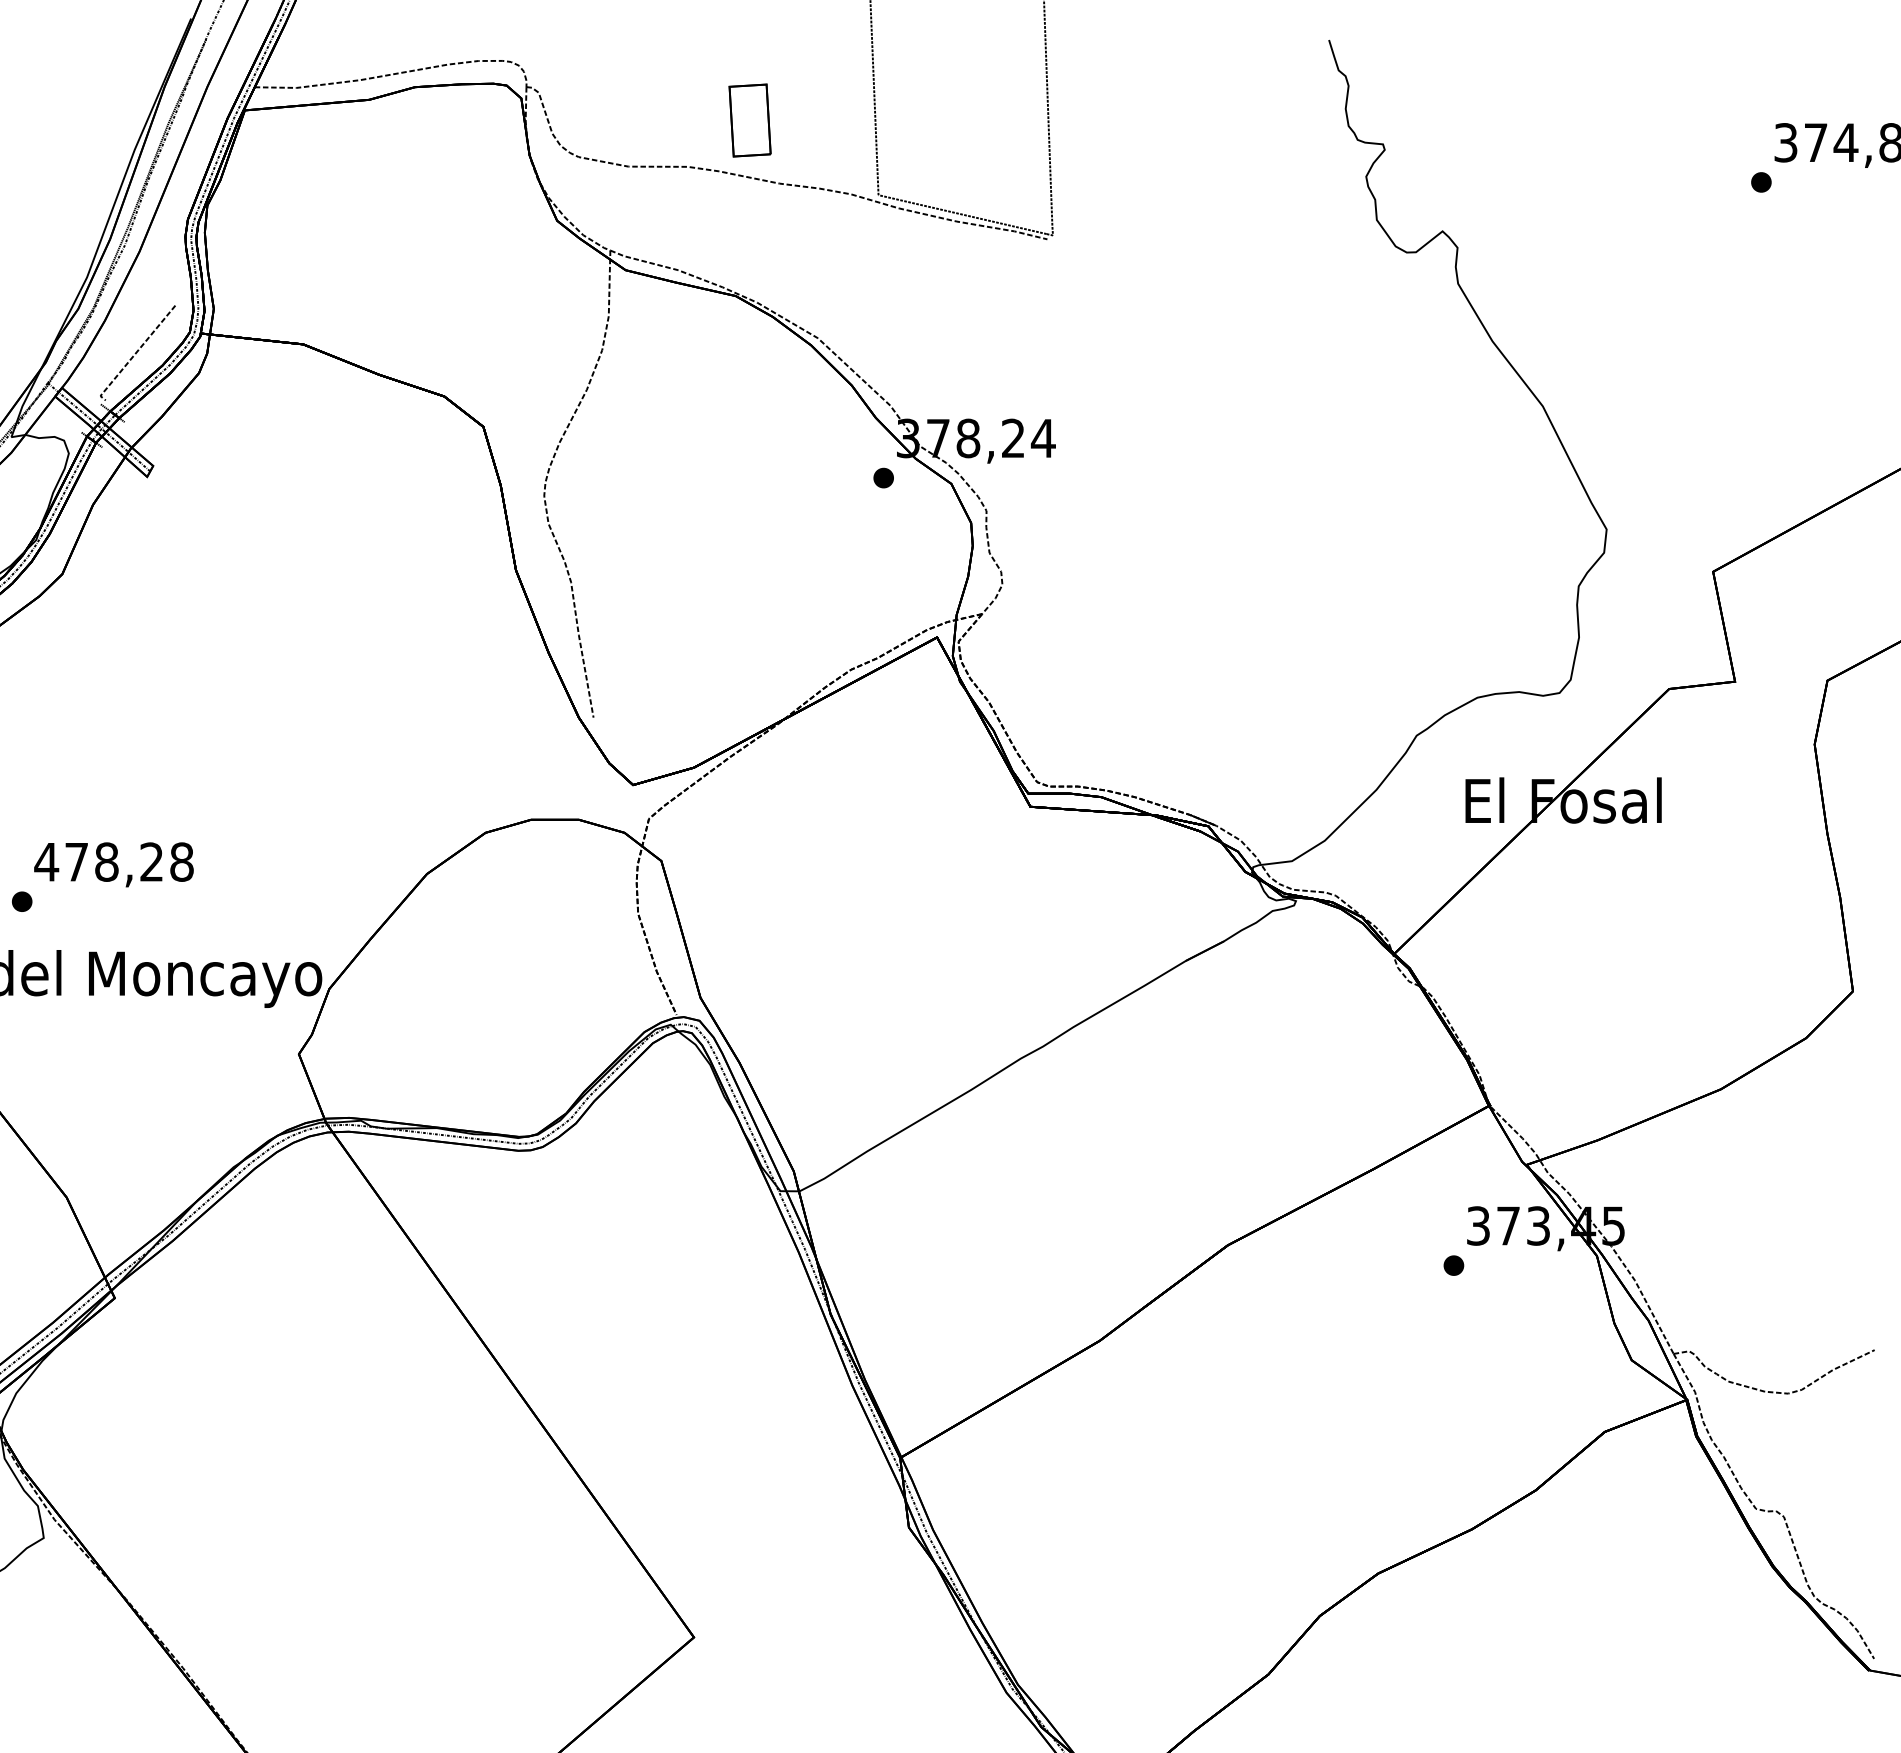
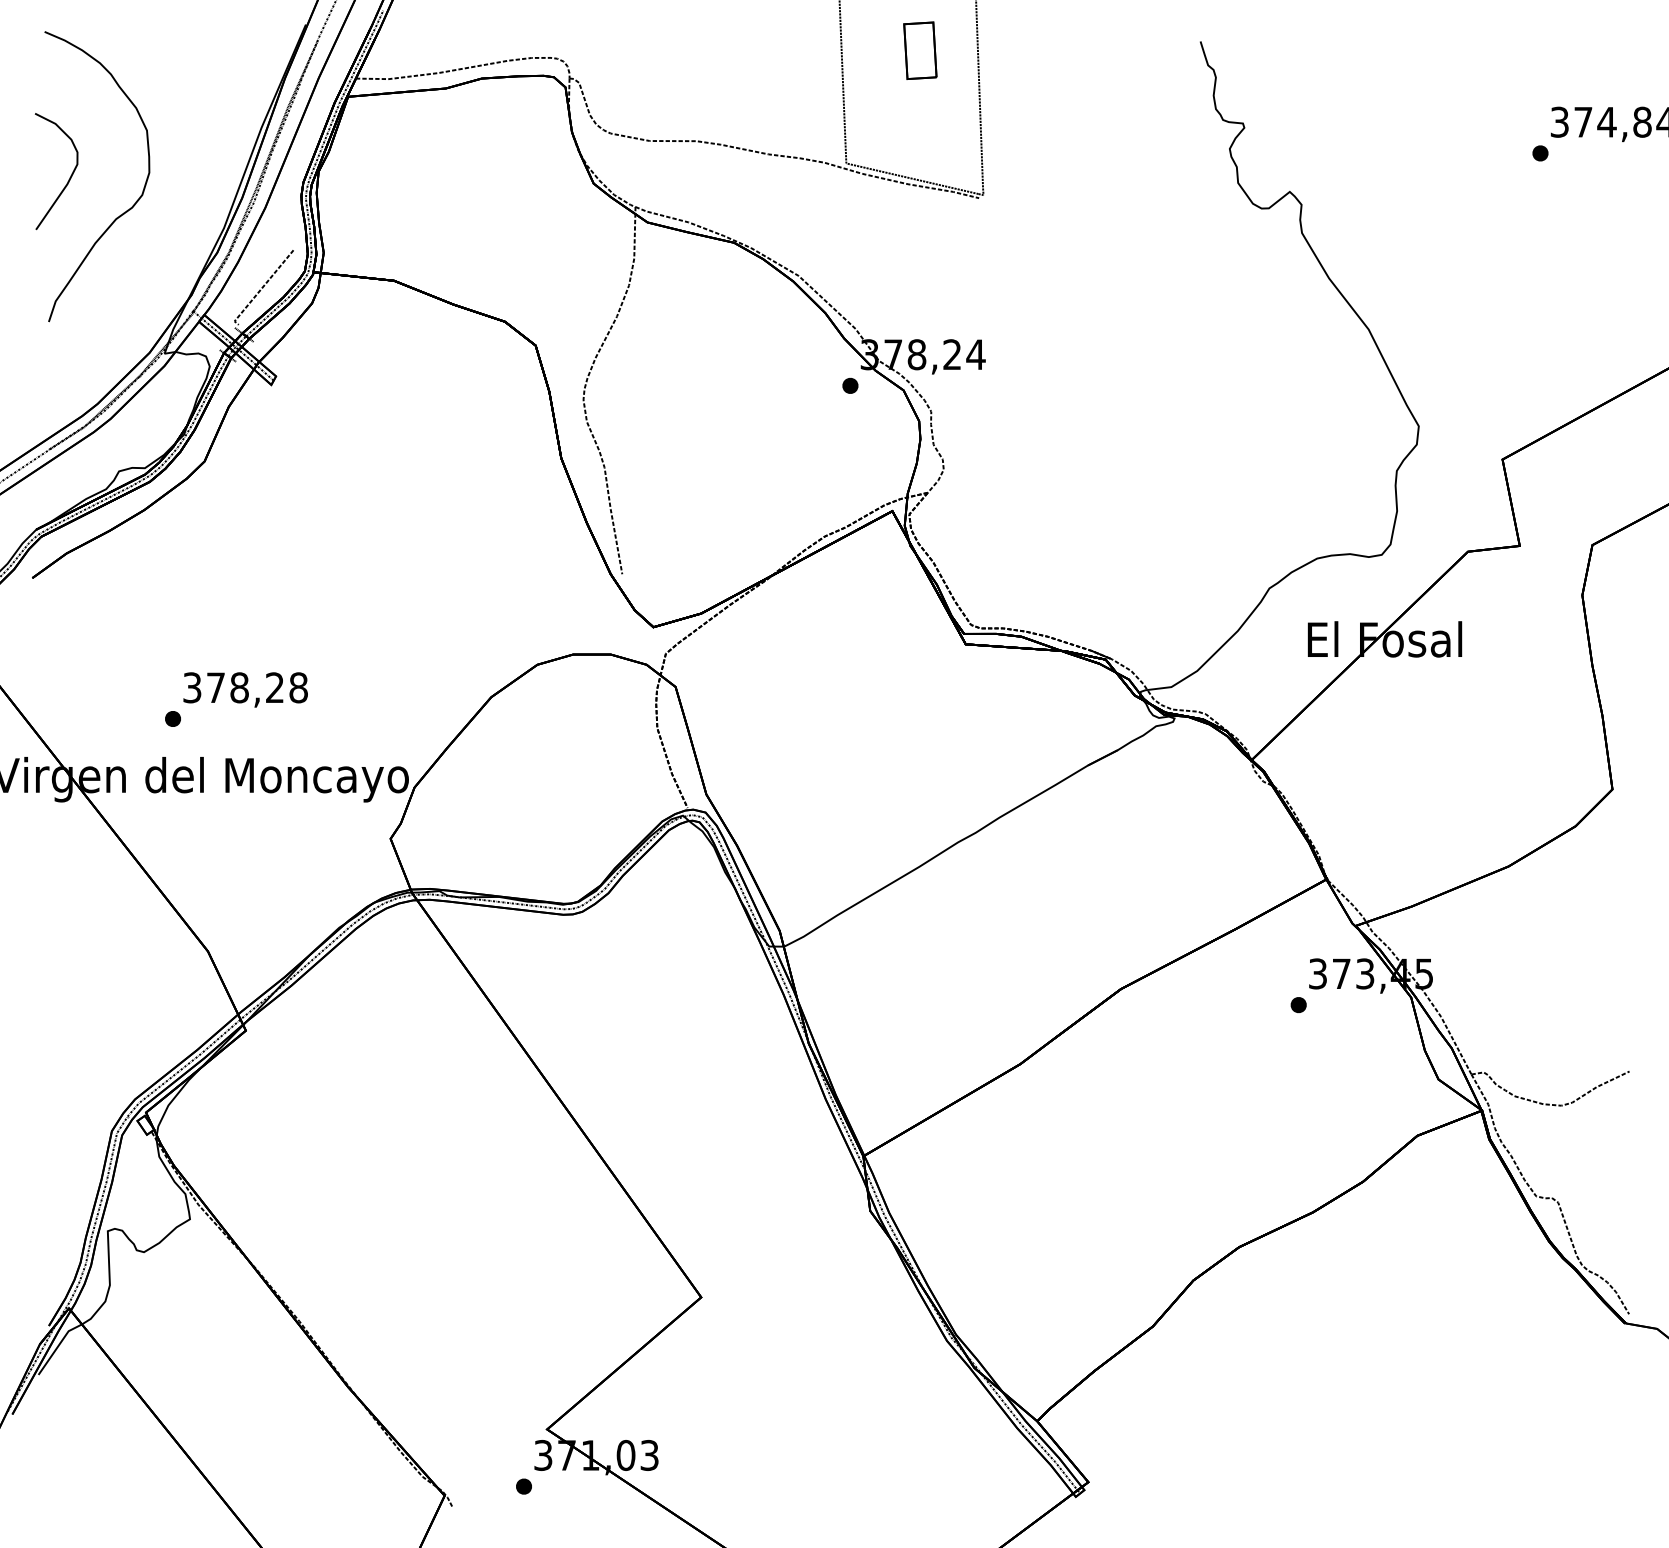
part: (750, 120) -> (920, 50), moved
text: (46, 861) -> (192, 687), 478,28 -> 378,28

